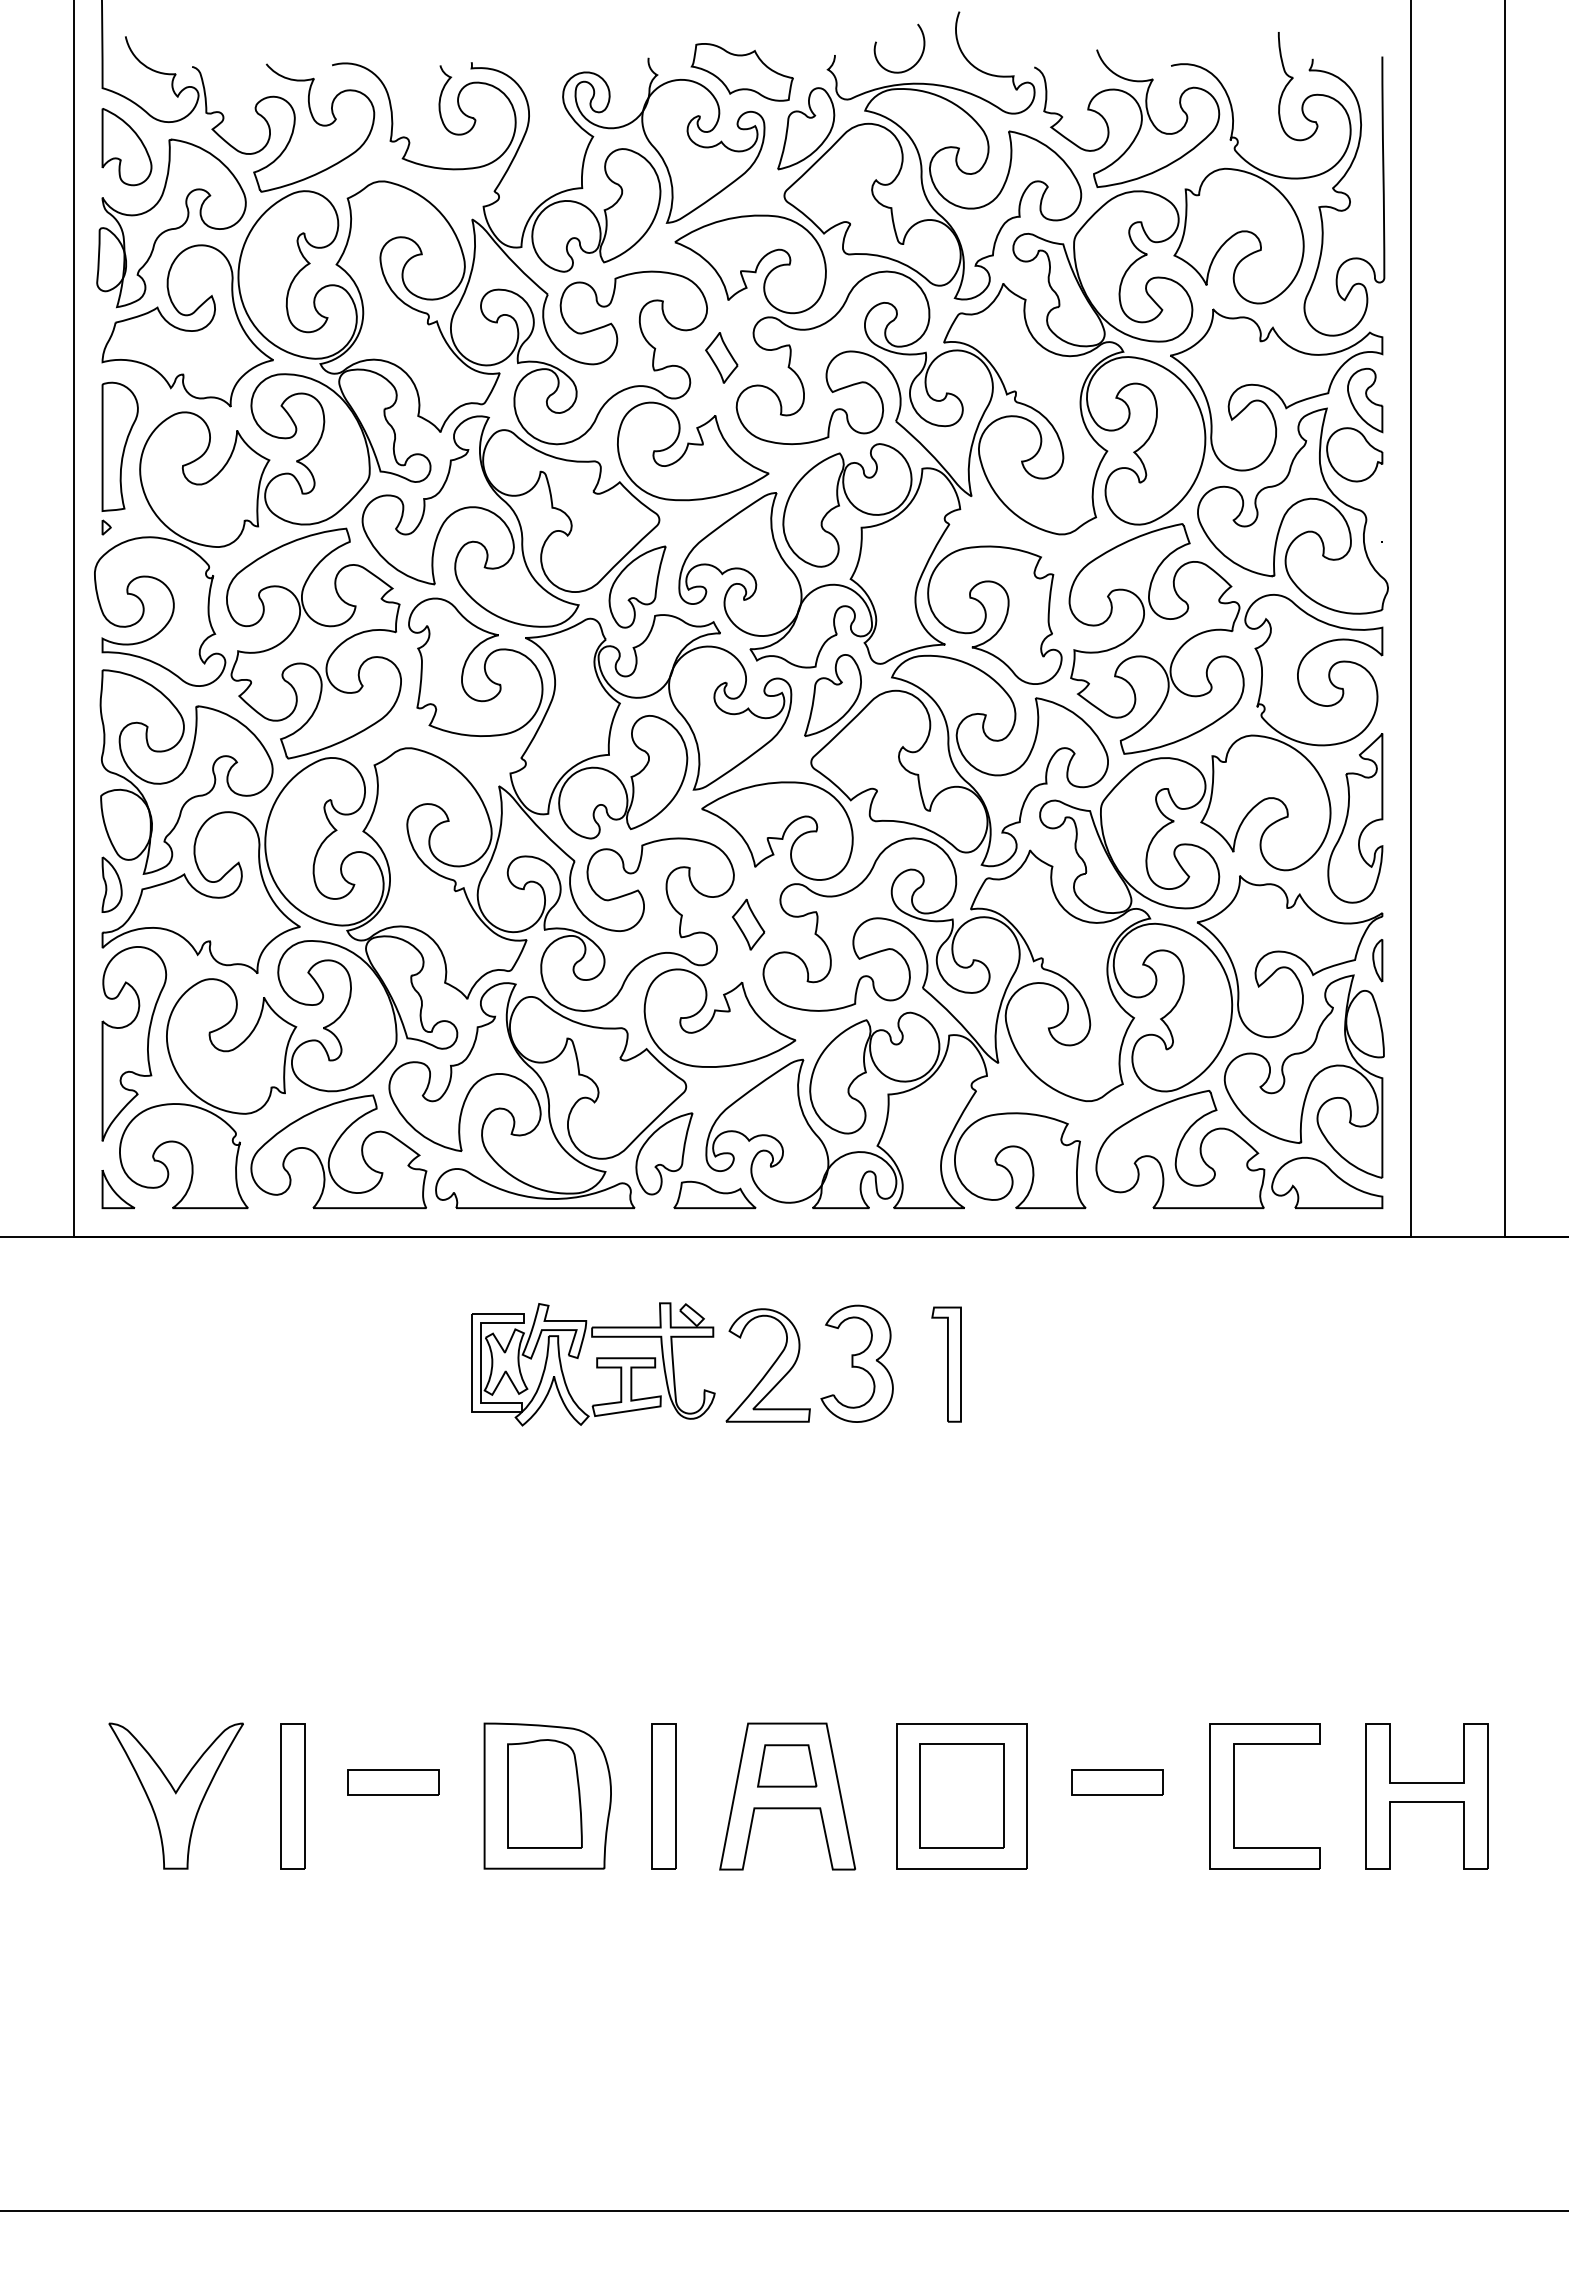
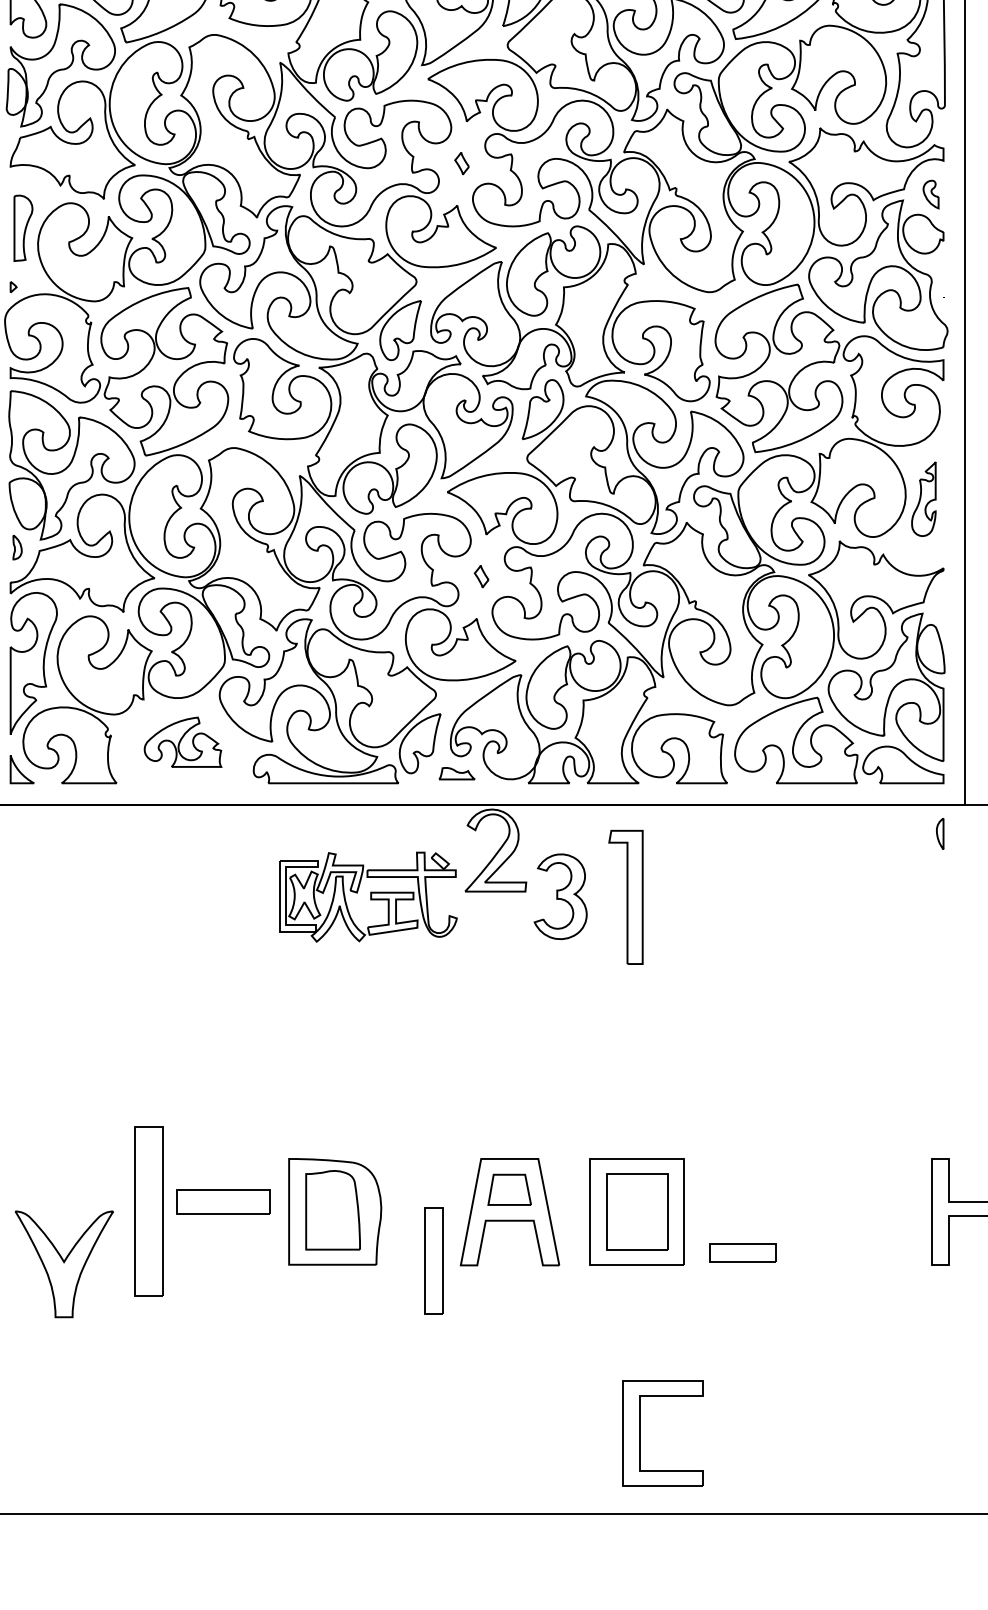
part: (721, 357) -> (461, 163), size x0.6
part: (1365, 400) -> (931, 194), size x0.6
part: (119, 446) -> (23, 228), size x0.7
part: (1355, 818) -> (923, 499), size x0.6
part: (111, 884) -> (17, 547), size x0.6
part: (748, 924) -> (481, 576), size x0.6
part: (1377, 960) -> (939, 833), moved
part: (338, 1151) -> (182, 741), size x0.6
part: (714, 1194) -> (456, 773), size x0.6
part: (946, 1364) -> (625, 897), size x1.6
part: (767, 1365) -> (495, 850), moved
part: (393, 1782) -> (222, 1201), size x1.4
part: (1117, 1782) -> (743, 1252), moved
part: (175, 1795) -> (63, 1263), moved
part: (292, 1796) -> (149, 1212), size x1.6
part: (663, 1796) -> (434, 1260), moved
part: (1234, 1796) -> (640, 1433), moved

